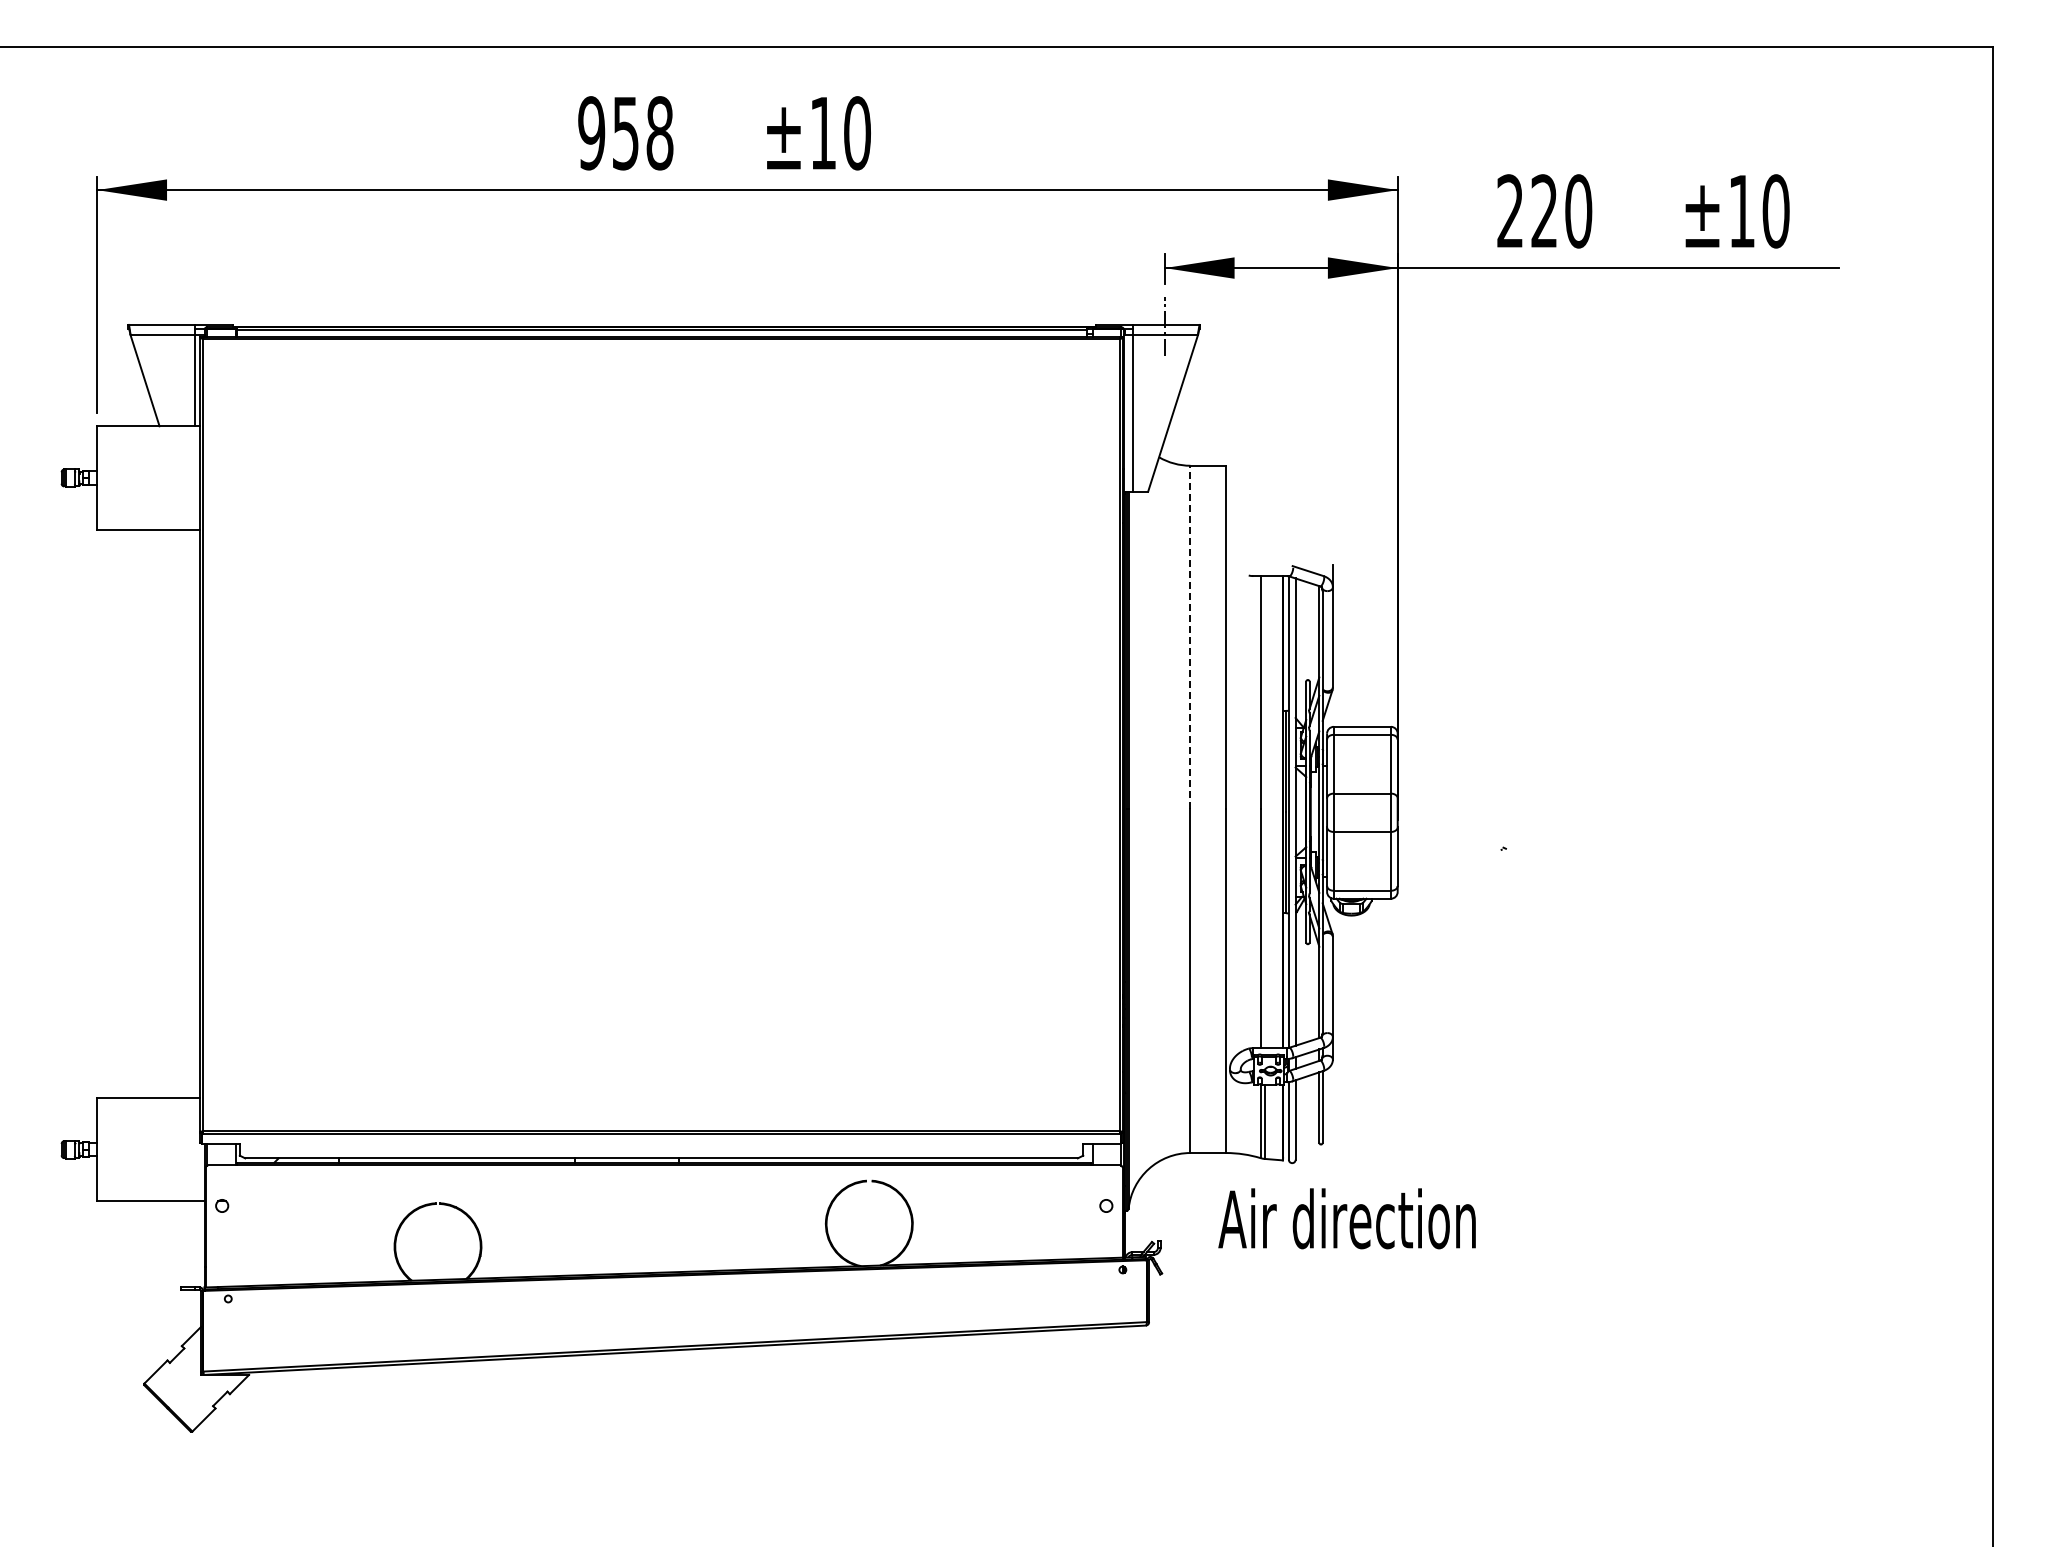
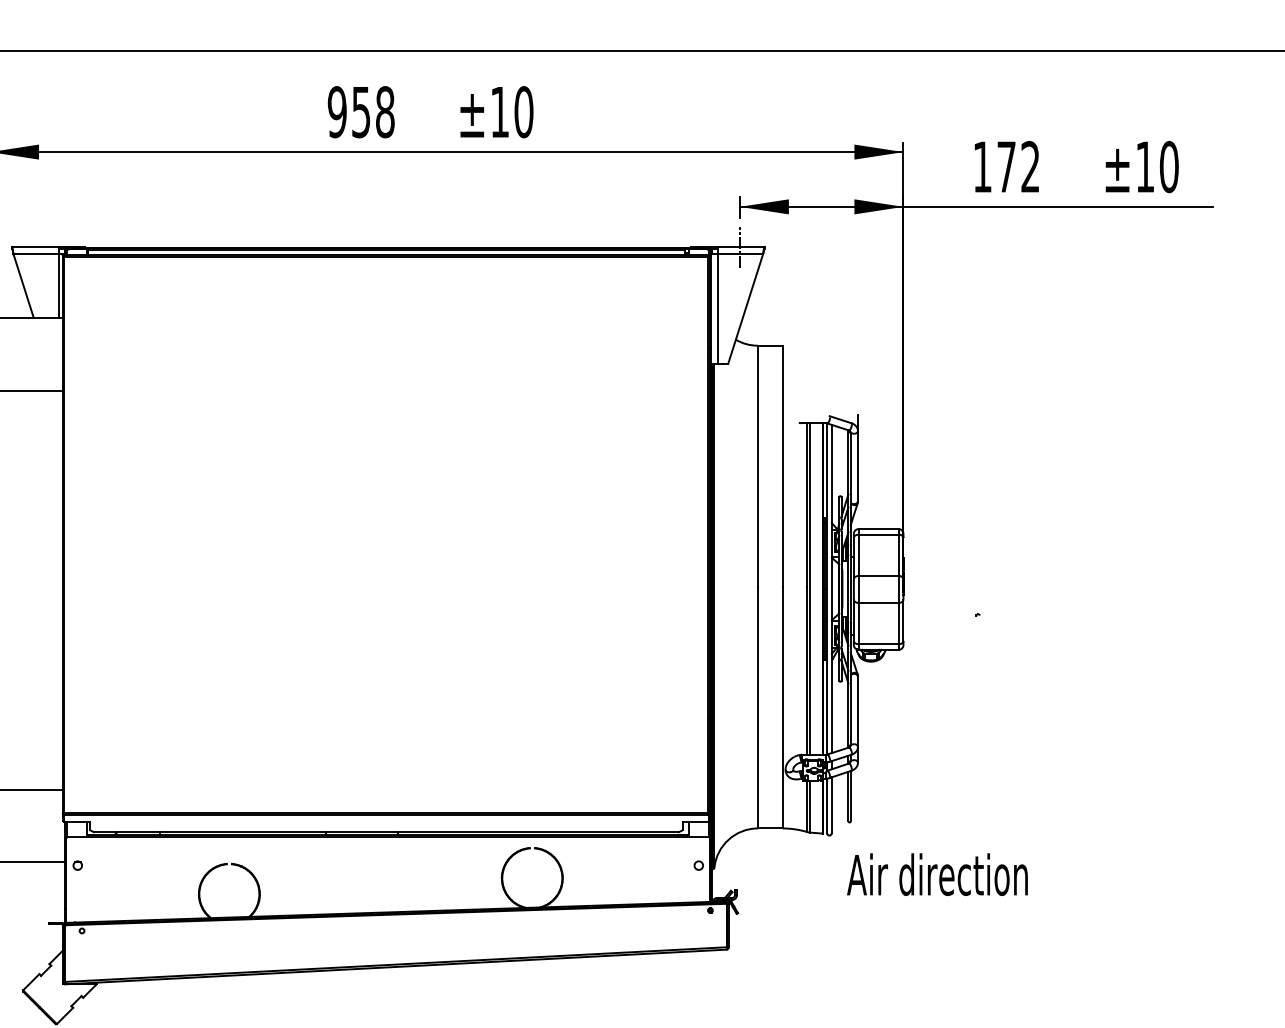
text: (1544, 211) -> (1006, 167), 220 -> 172
line: (1190, 637) -> (757, 466), dashed -> solid
line: (1264, 812) -> (809, 589), added
text: (1346, 1218) -> (937, 874), moved

